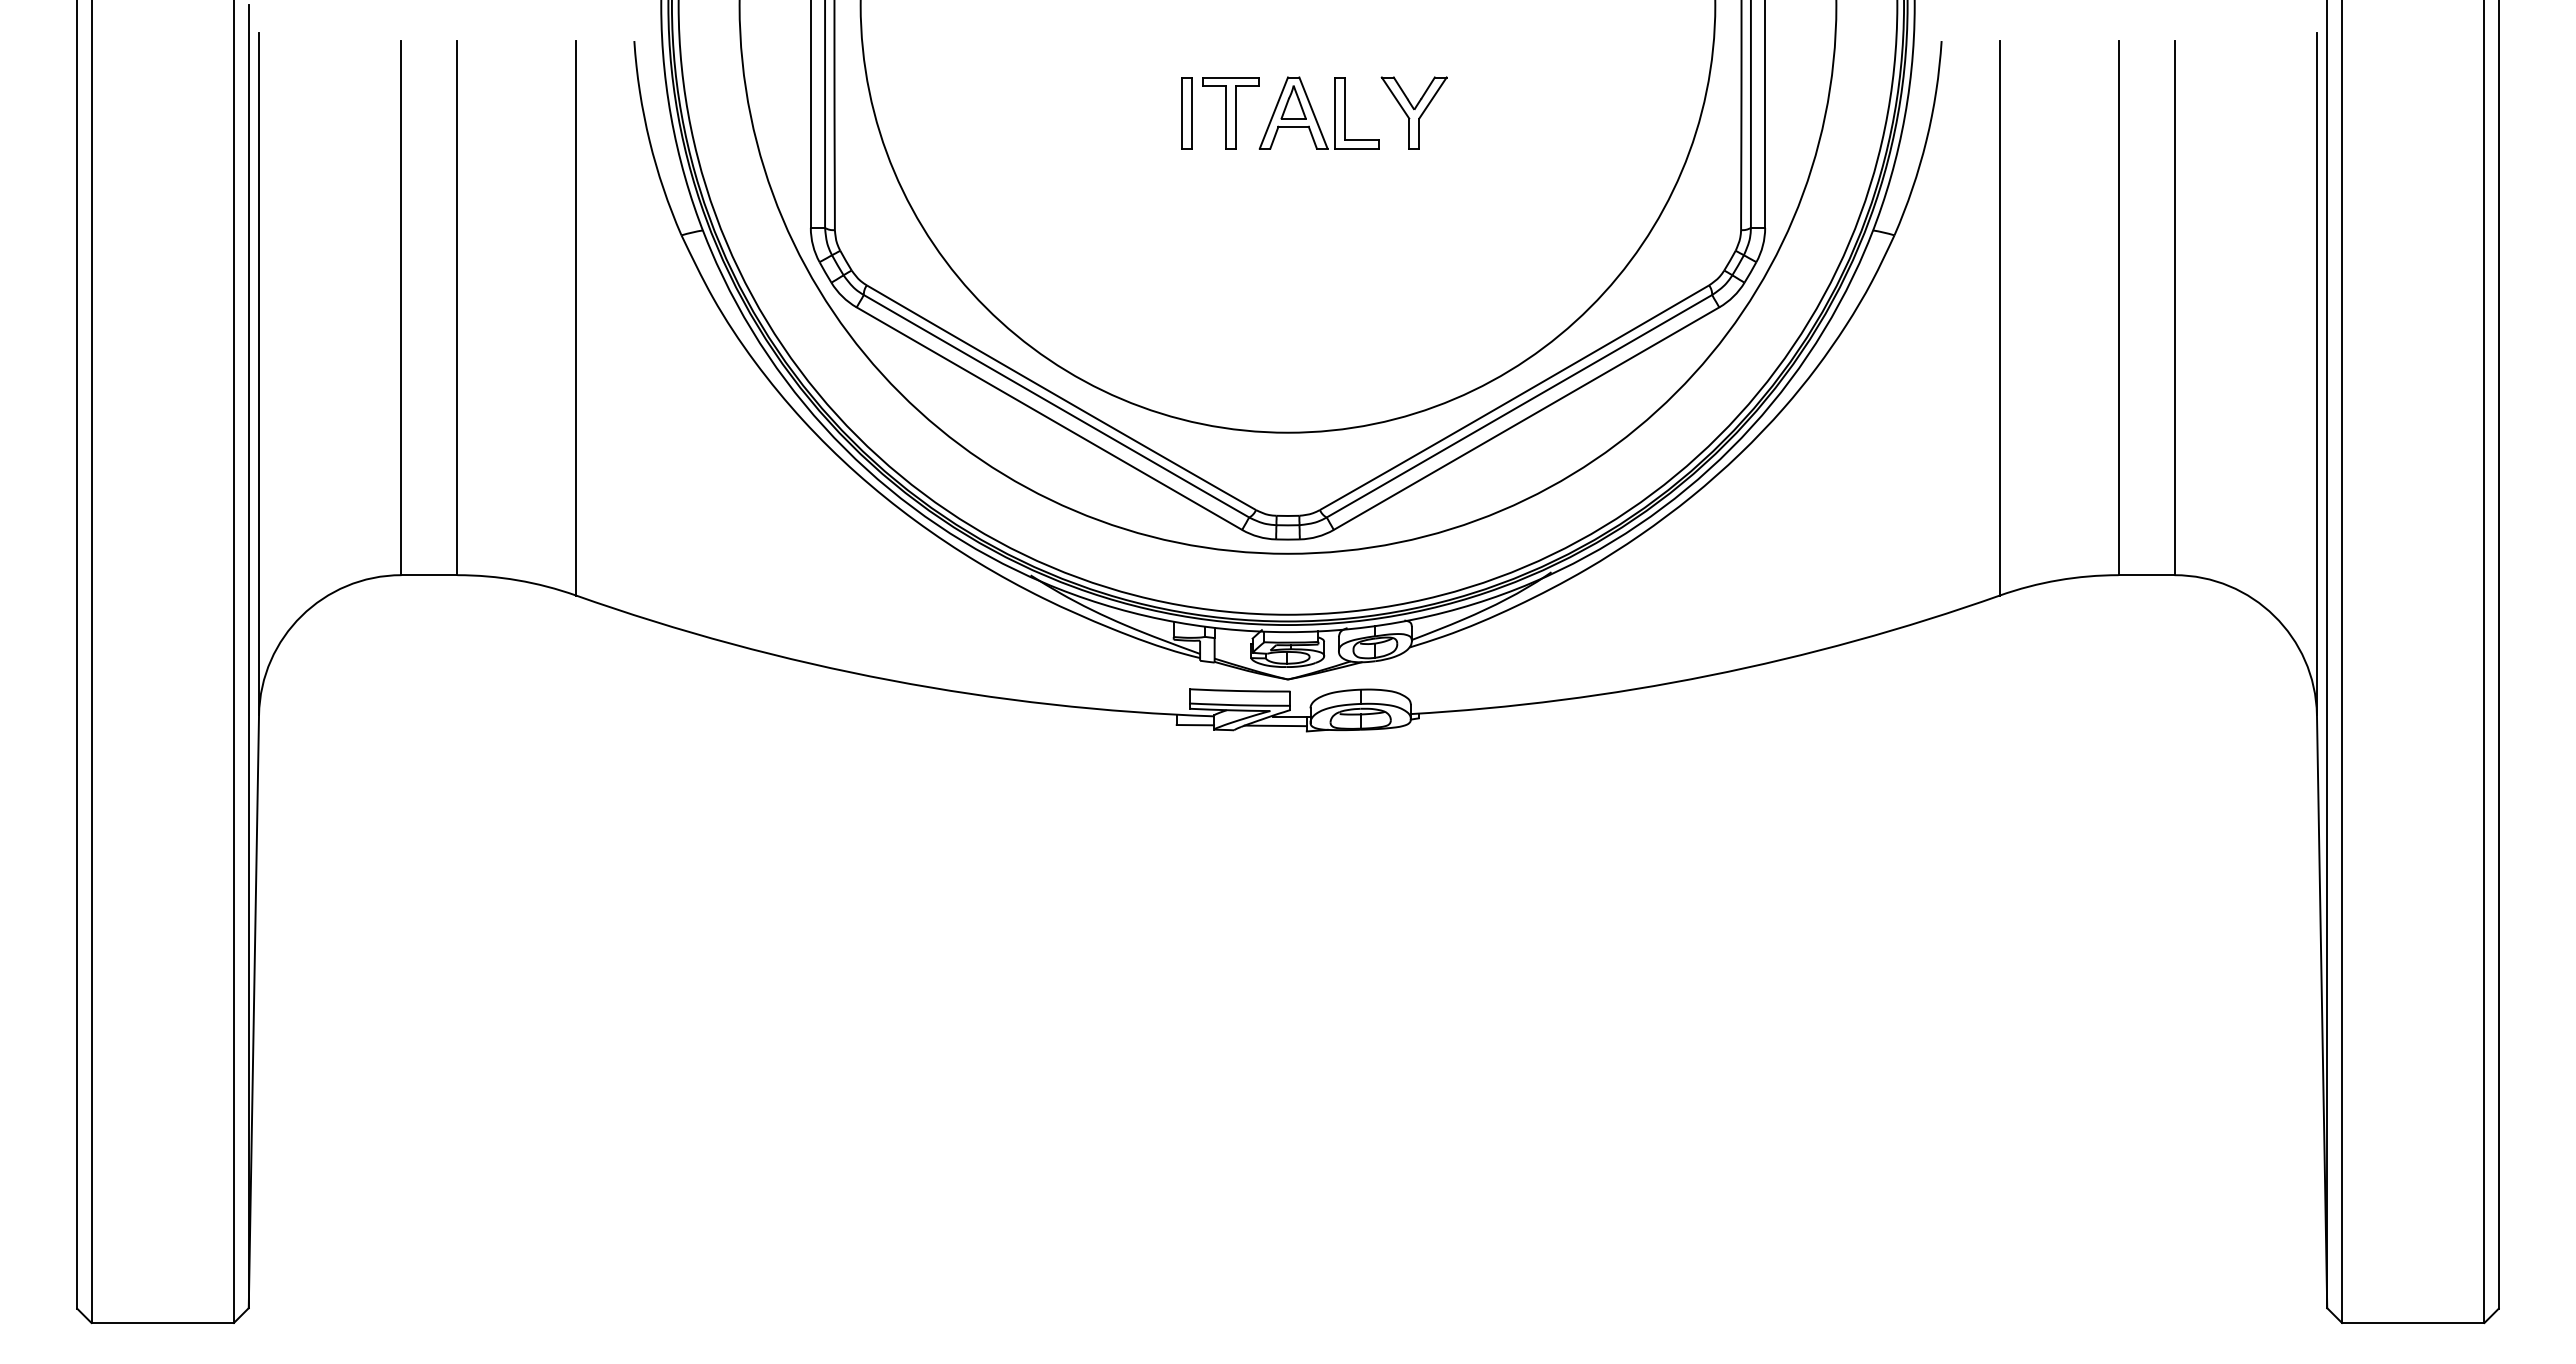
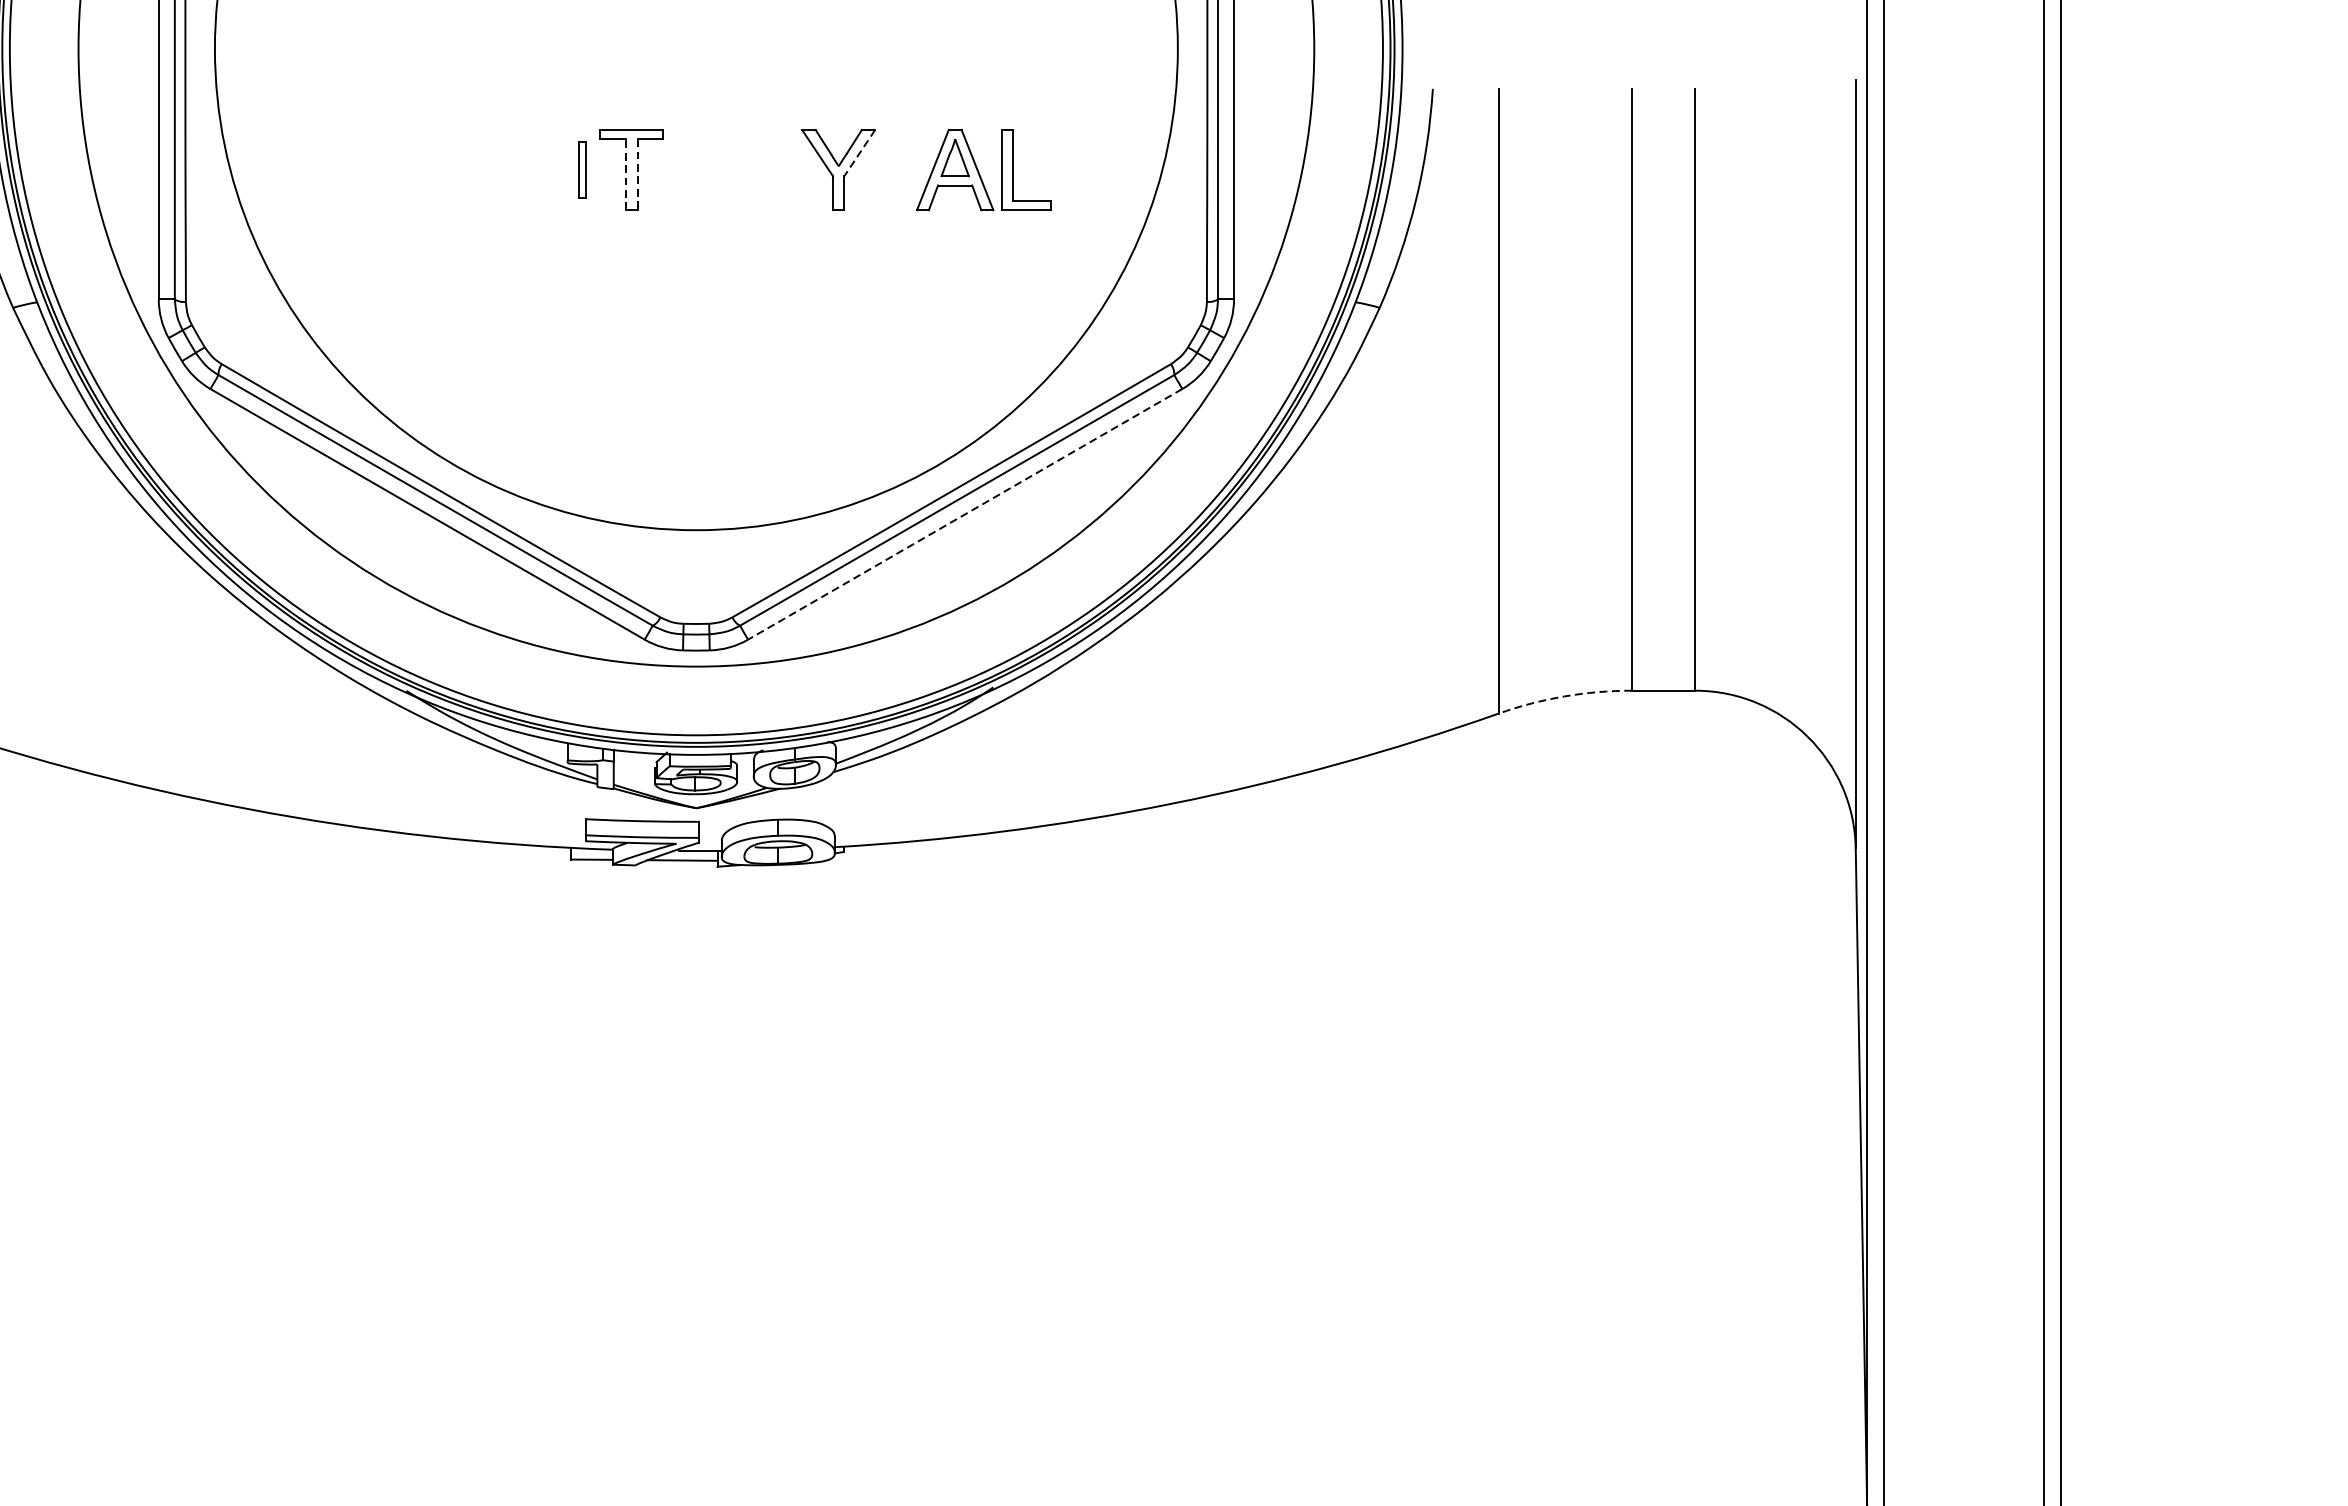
line: (1433, 98) -> (860, 153), solid -> dashed
part: (1318, 112) -> (983, 169), moved
part: (1186, 113) -> (582, 170), size x0.7
line: (1225, 117) -> (625, 175), solid -> dashed
line: (1235, 117) -> (637, 175), solid -> dashed
line: (1526, 418) -> (965, 514), solid -> dashed
arc: (2058, 580) -> (1564, 696), solid -> dashed

